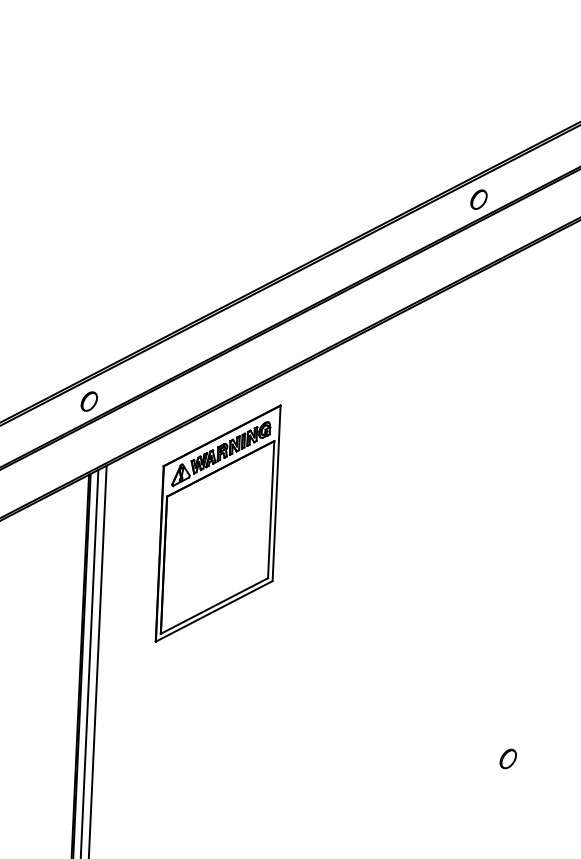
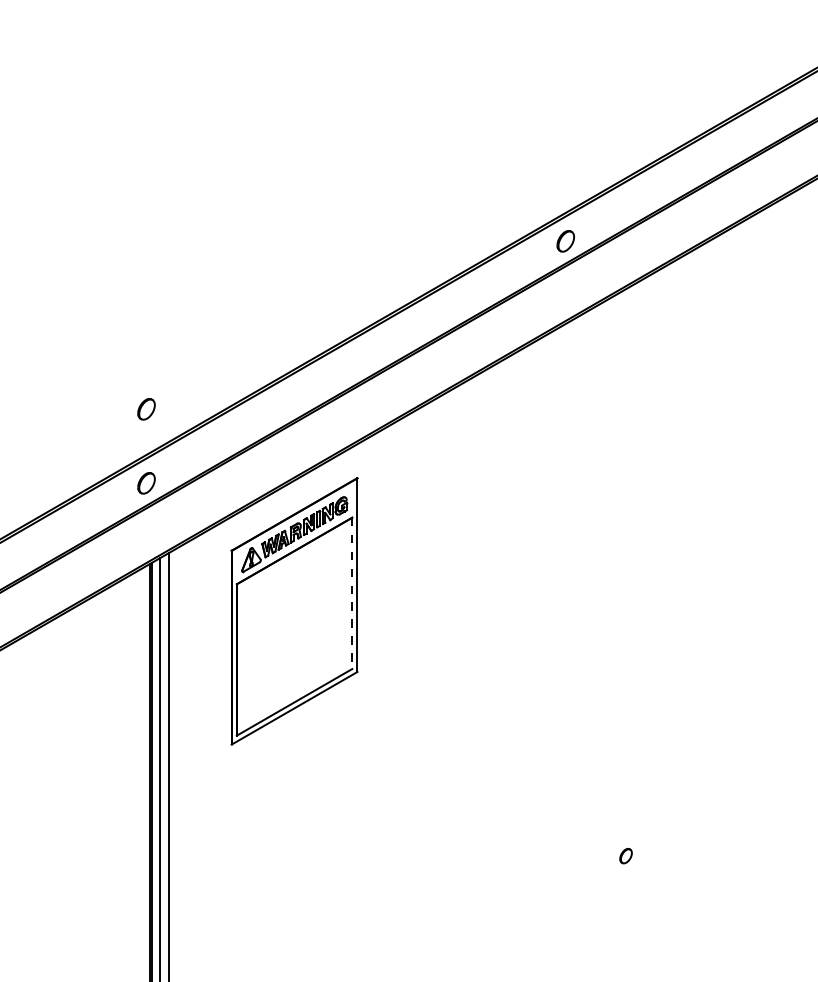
part: (92, 334) -> (146, 409), added
line: (271, 509) -> (352, 593), solid -> dashed
part: (507, 758) -> (625, 855), size x0.7

